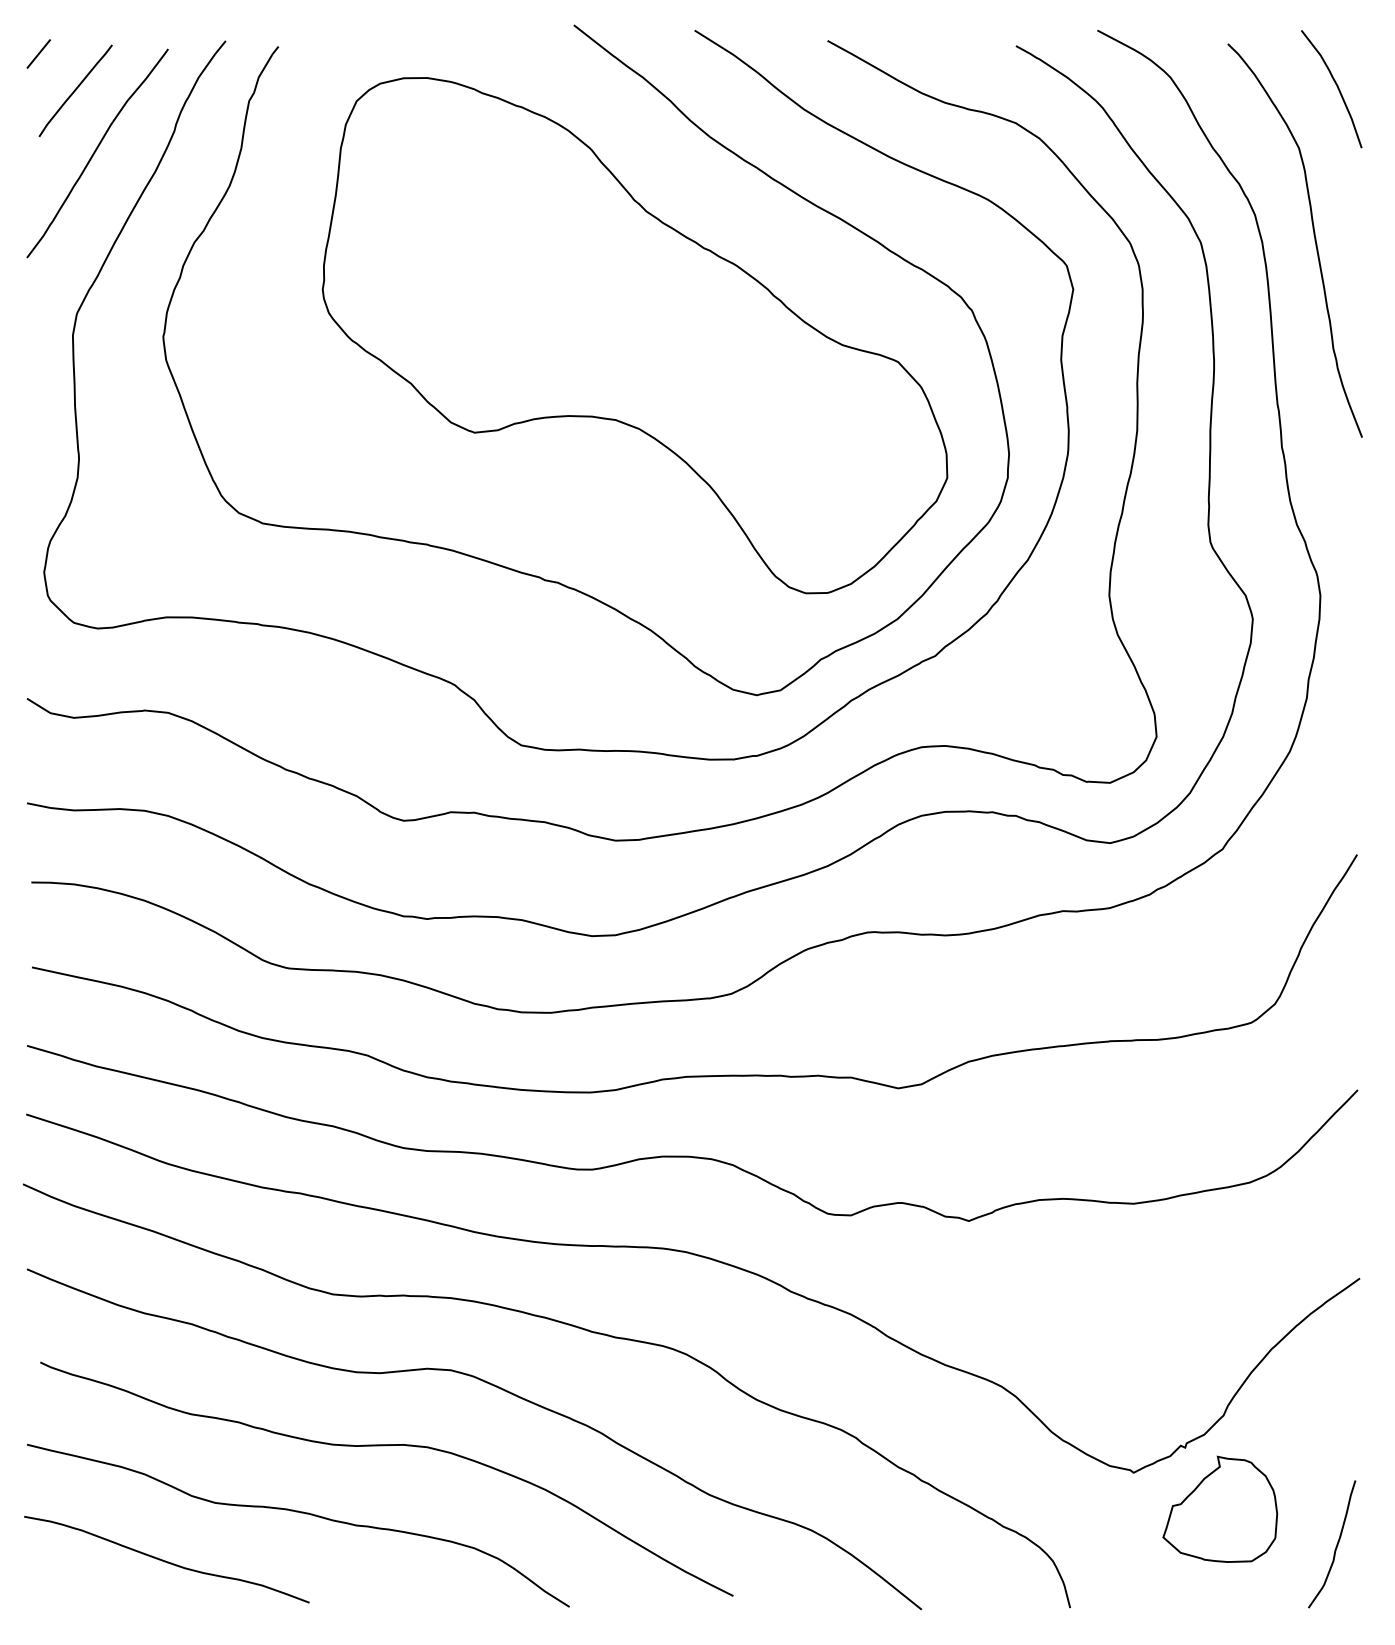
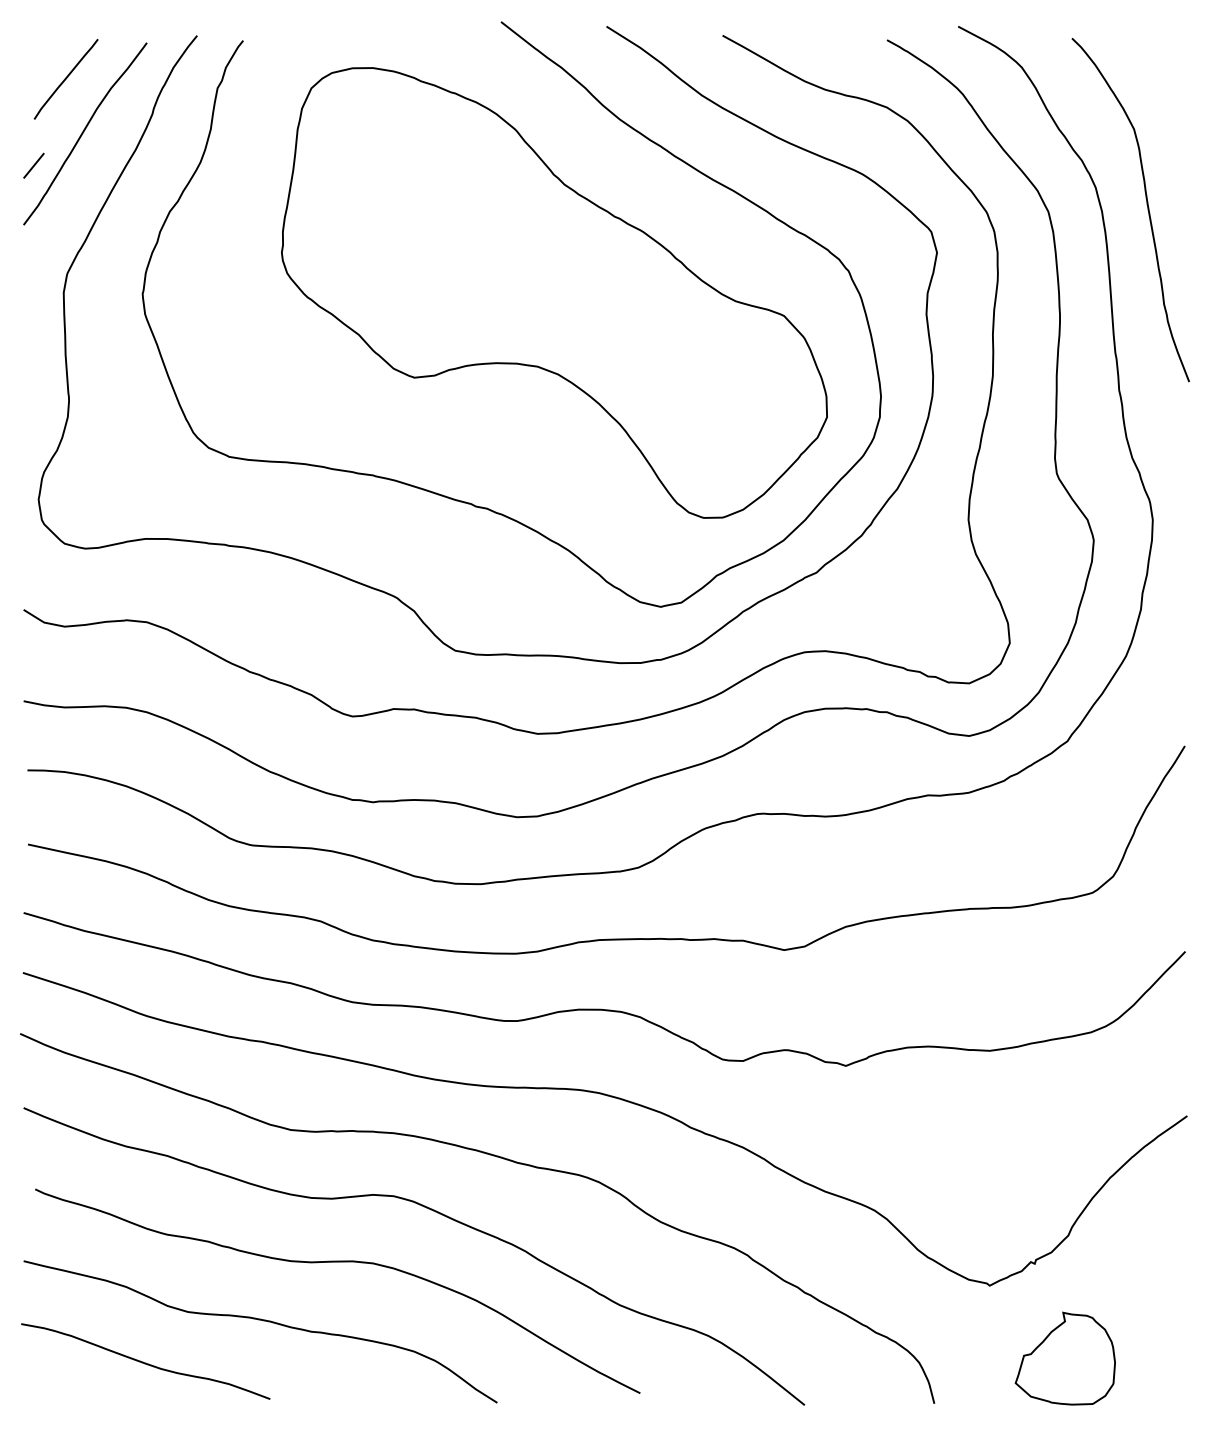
line: (38, 53) -> (33, 165), moved
curve: (1336, 86) -> (1166, 75), removed
part: (1220, 1508) -> (1065, 1357), moved
curve: (1335, 1546) -> (1165, 1350), removed

